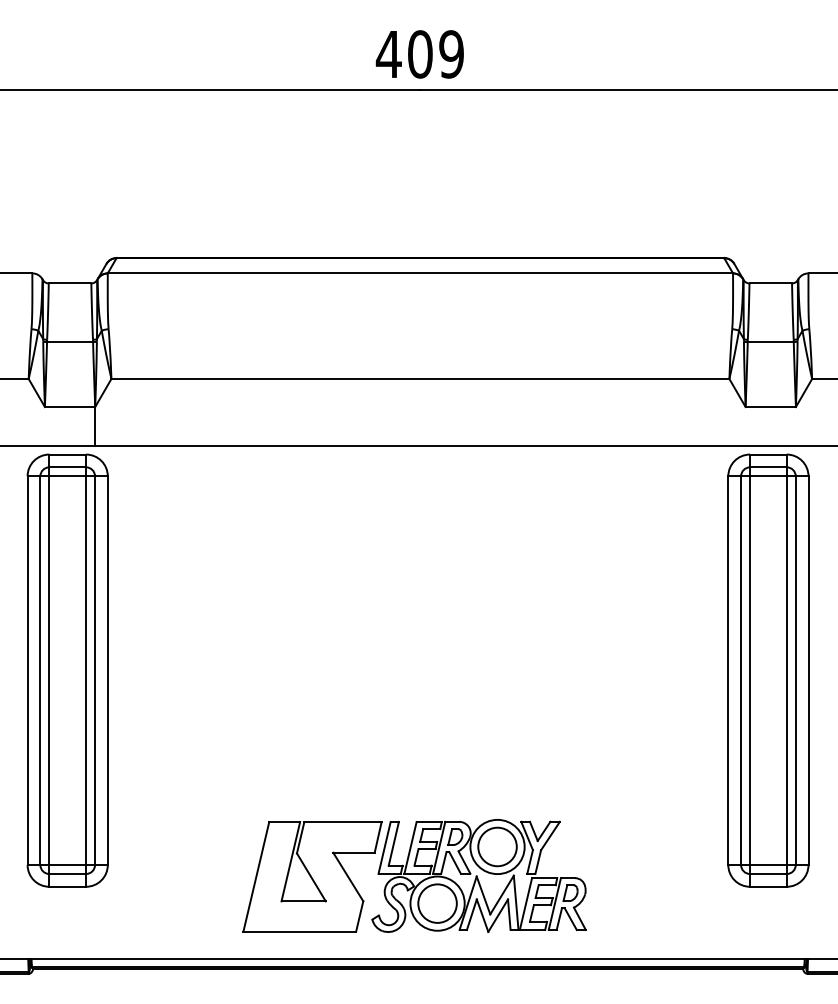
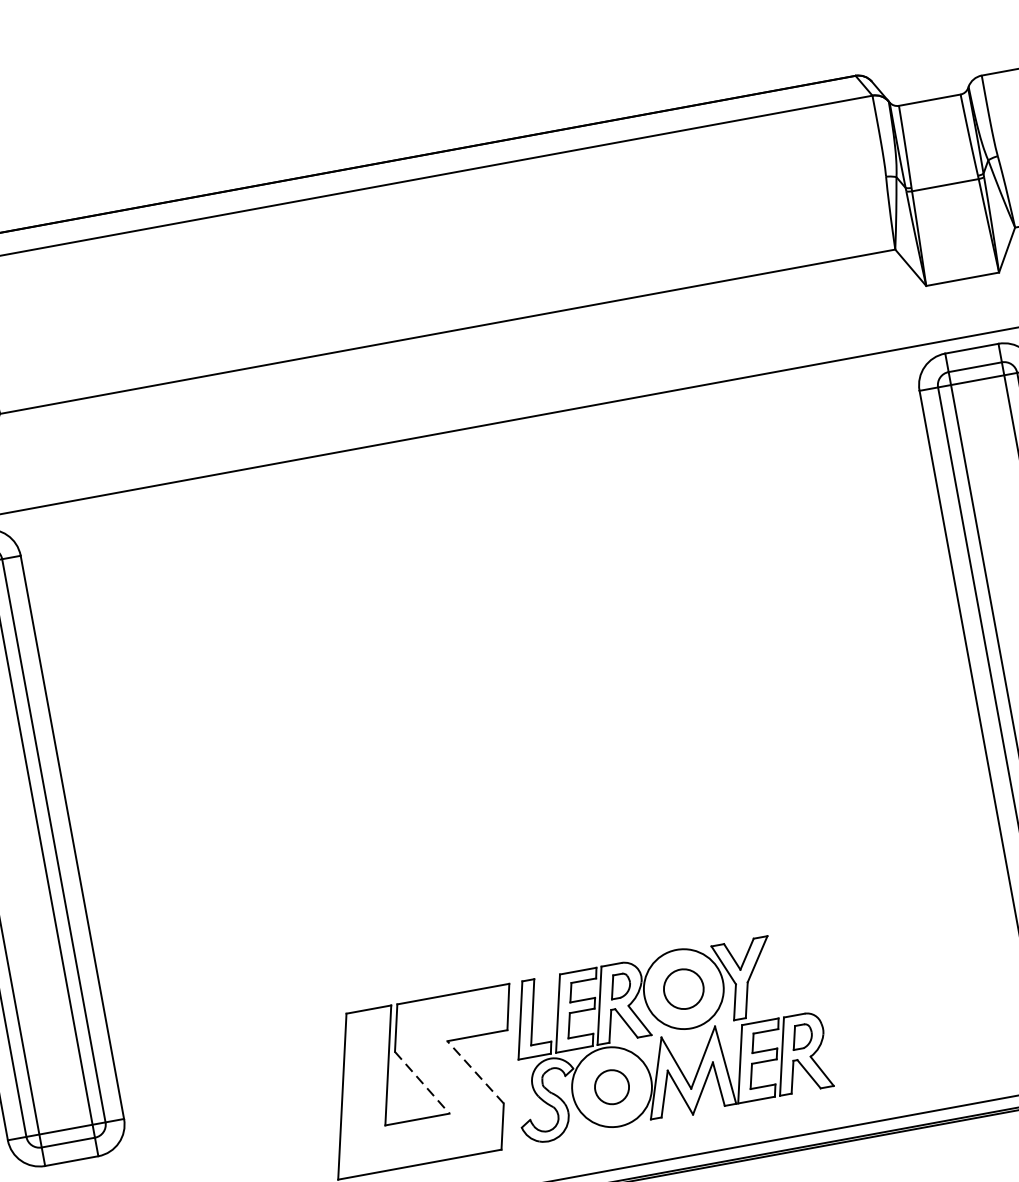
circle: (497, 846) -> (683, 988), size x0.7
line: (311, 877) -> (422, 1082), solid -> dashed
line: (348, 877) -> (476, 1073), solid -> dashed
circle: (437, 903) -> (611, 1087), size x0.6

